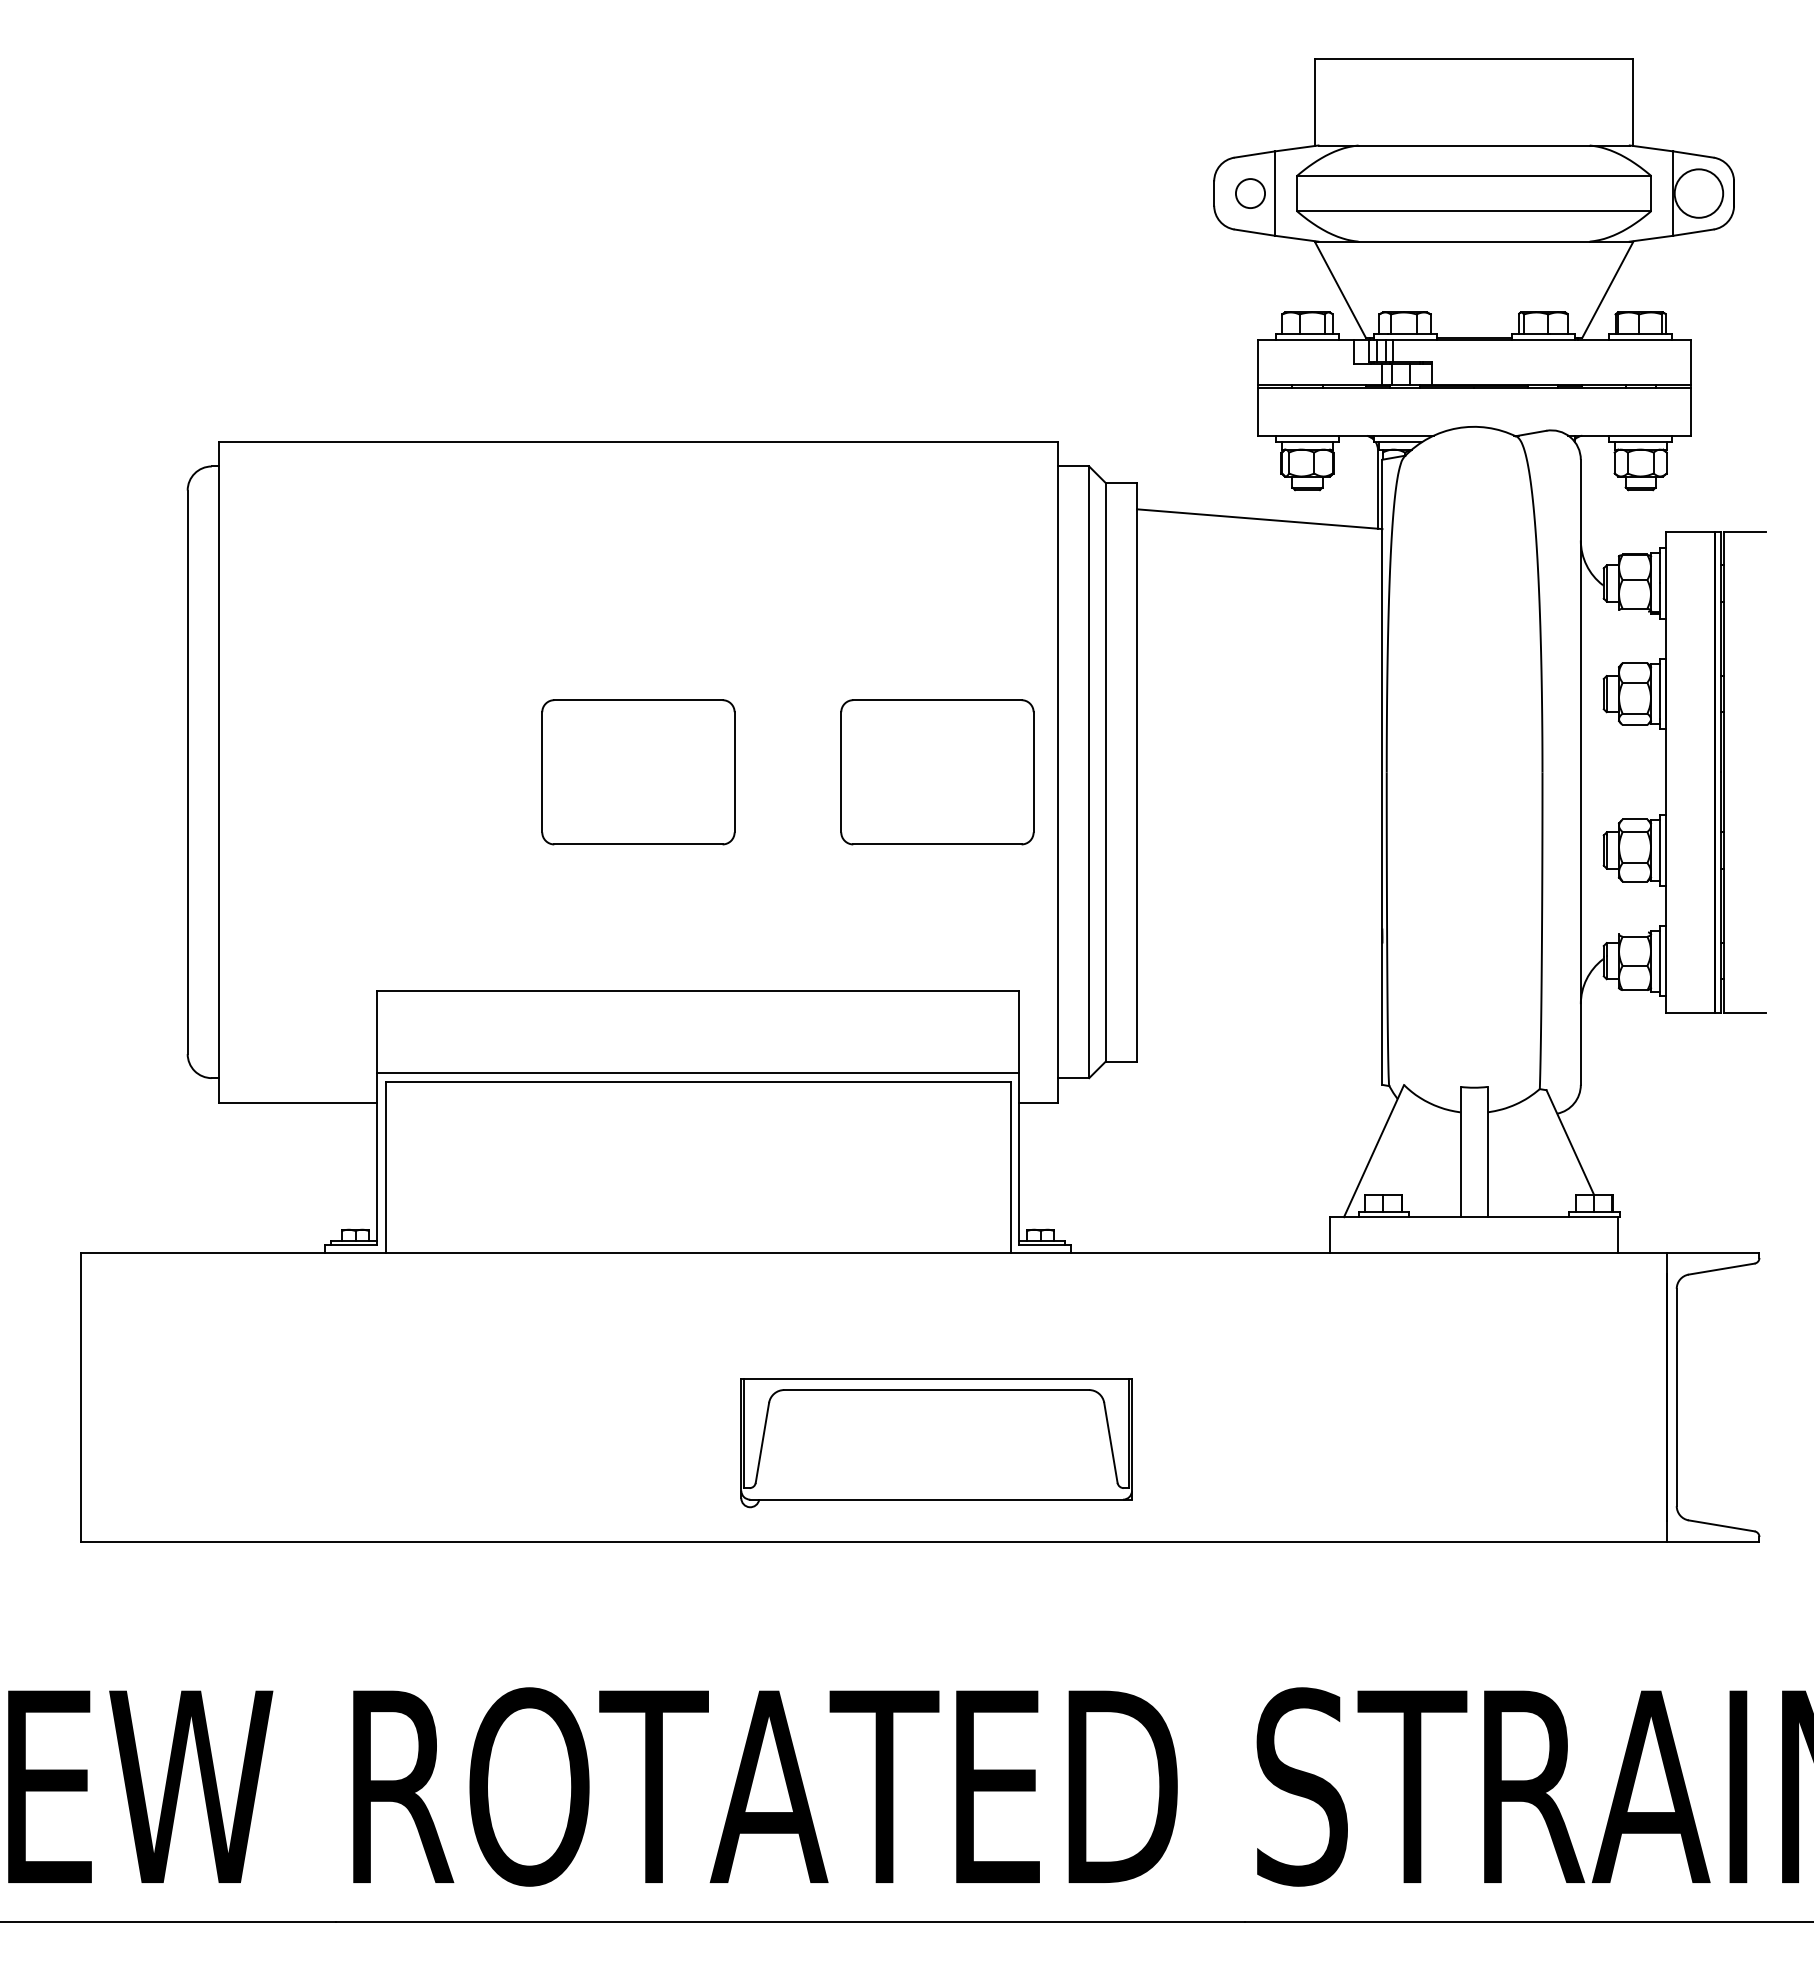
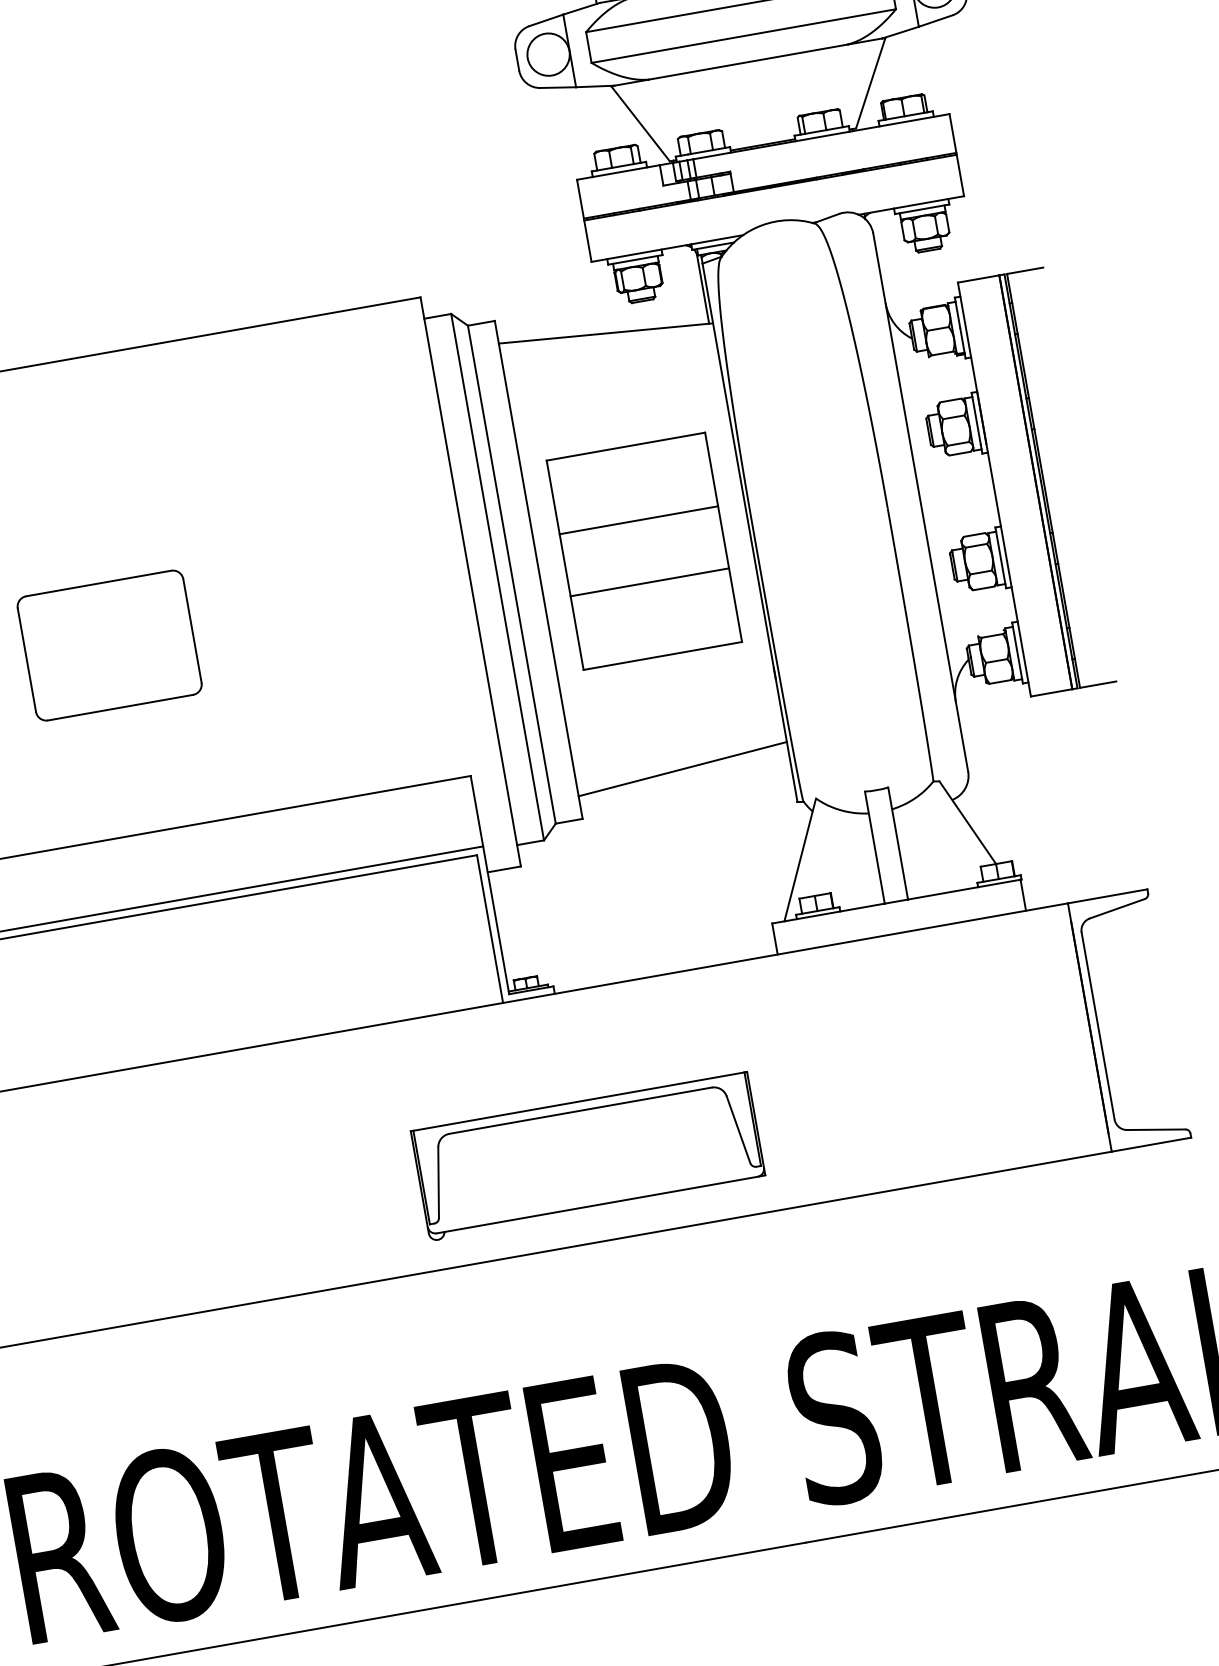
circle: (1250, 193) -> (548, 54), size x1.67
part: (937, 772) -> (367, 600), removed
part: (1259, 772) -> (644, 551), added
line: (1259, 1025) -> (682, 769), added
part: (936, 1443) -> (588, 1156), moved

